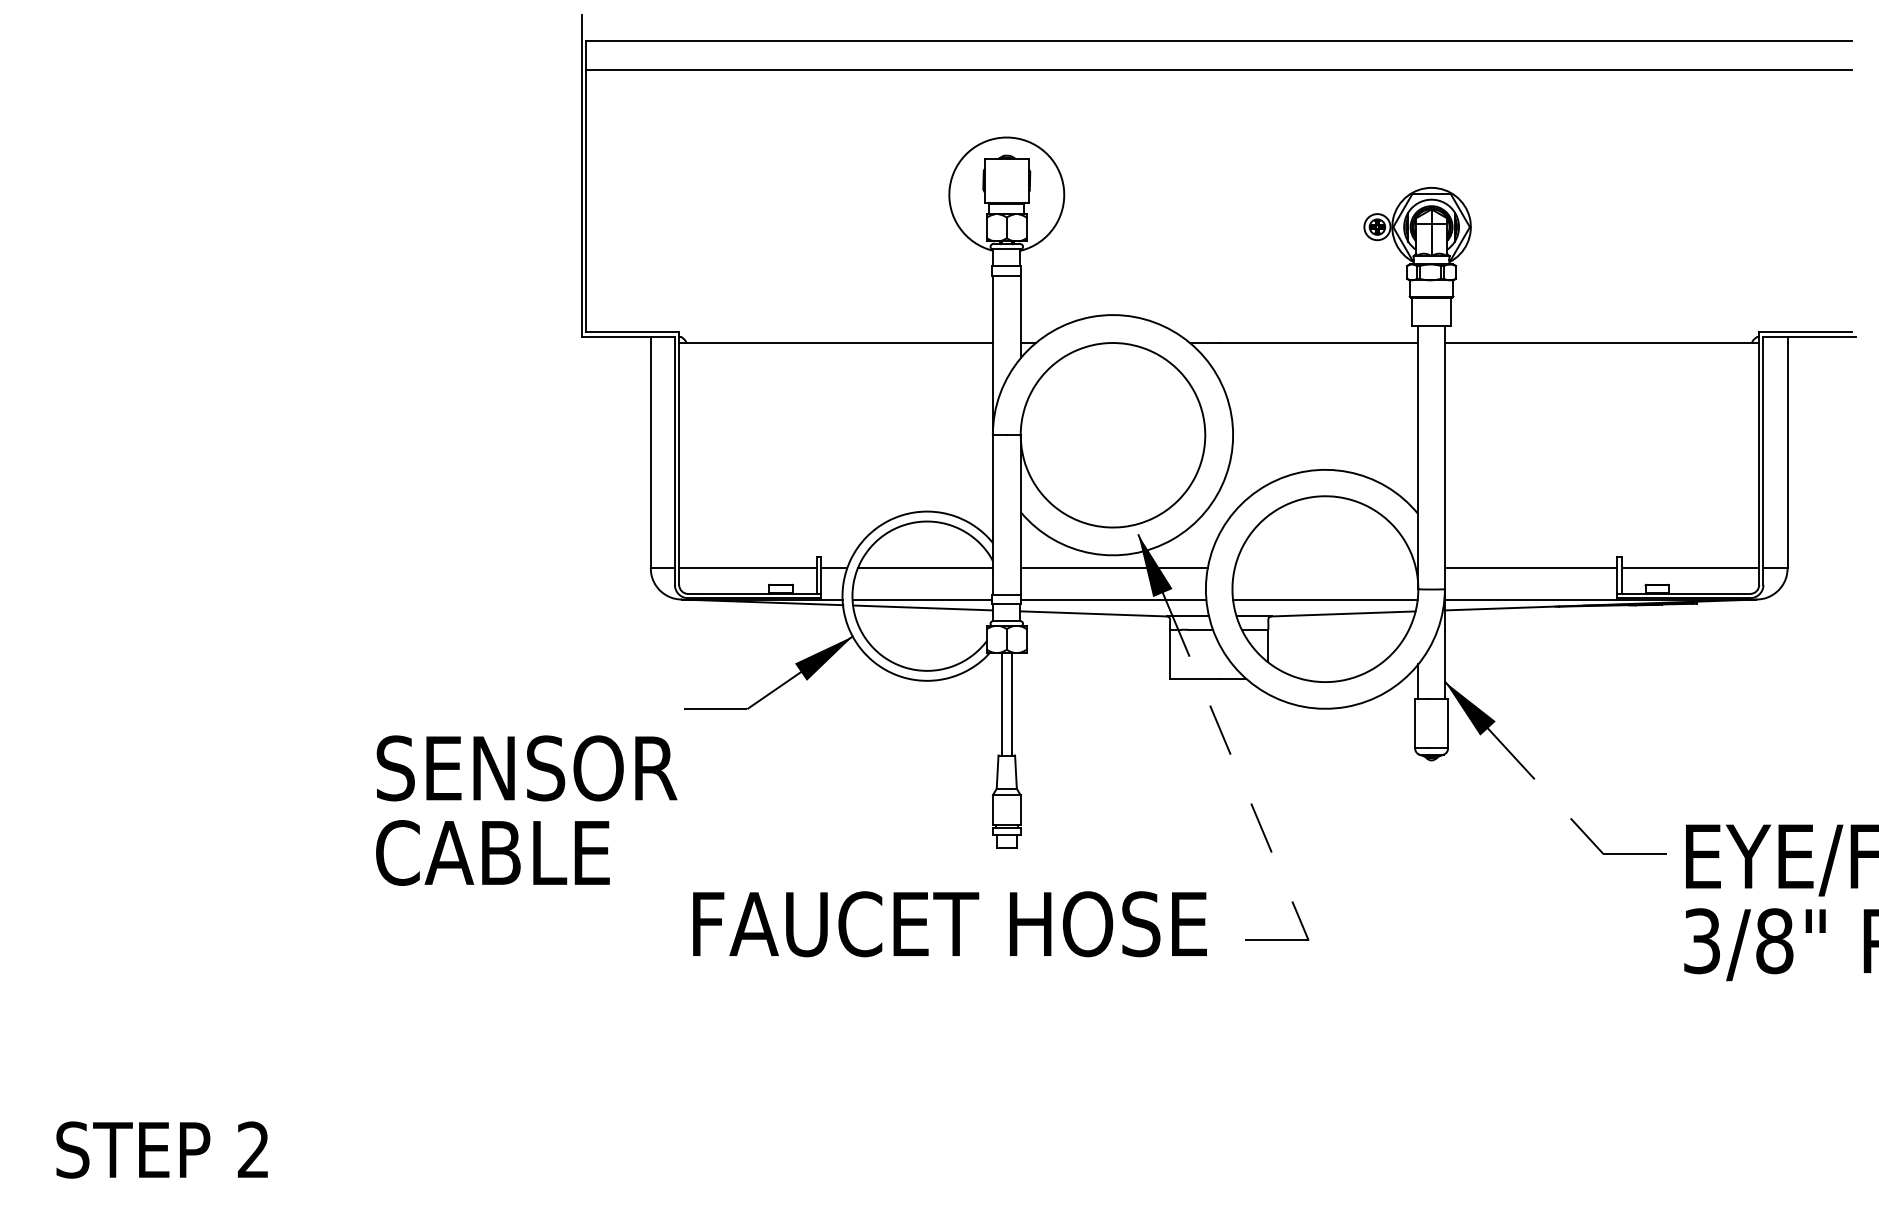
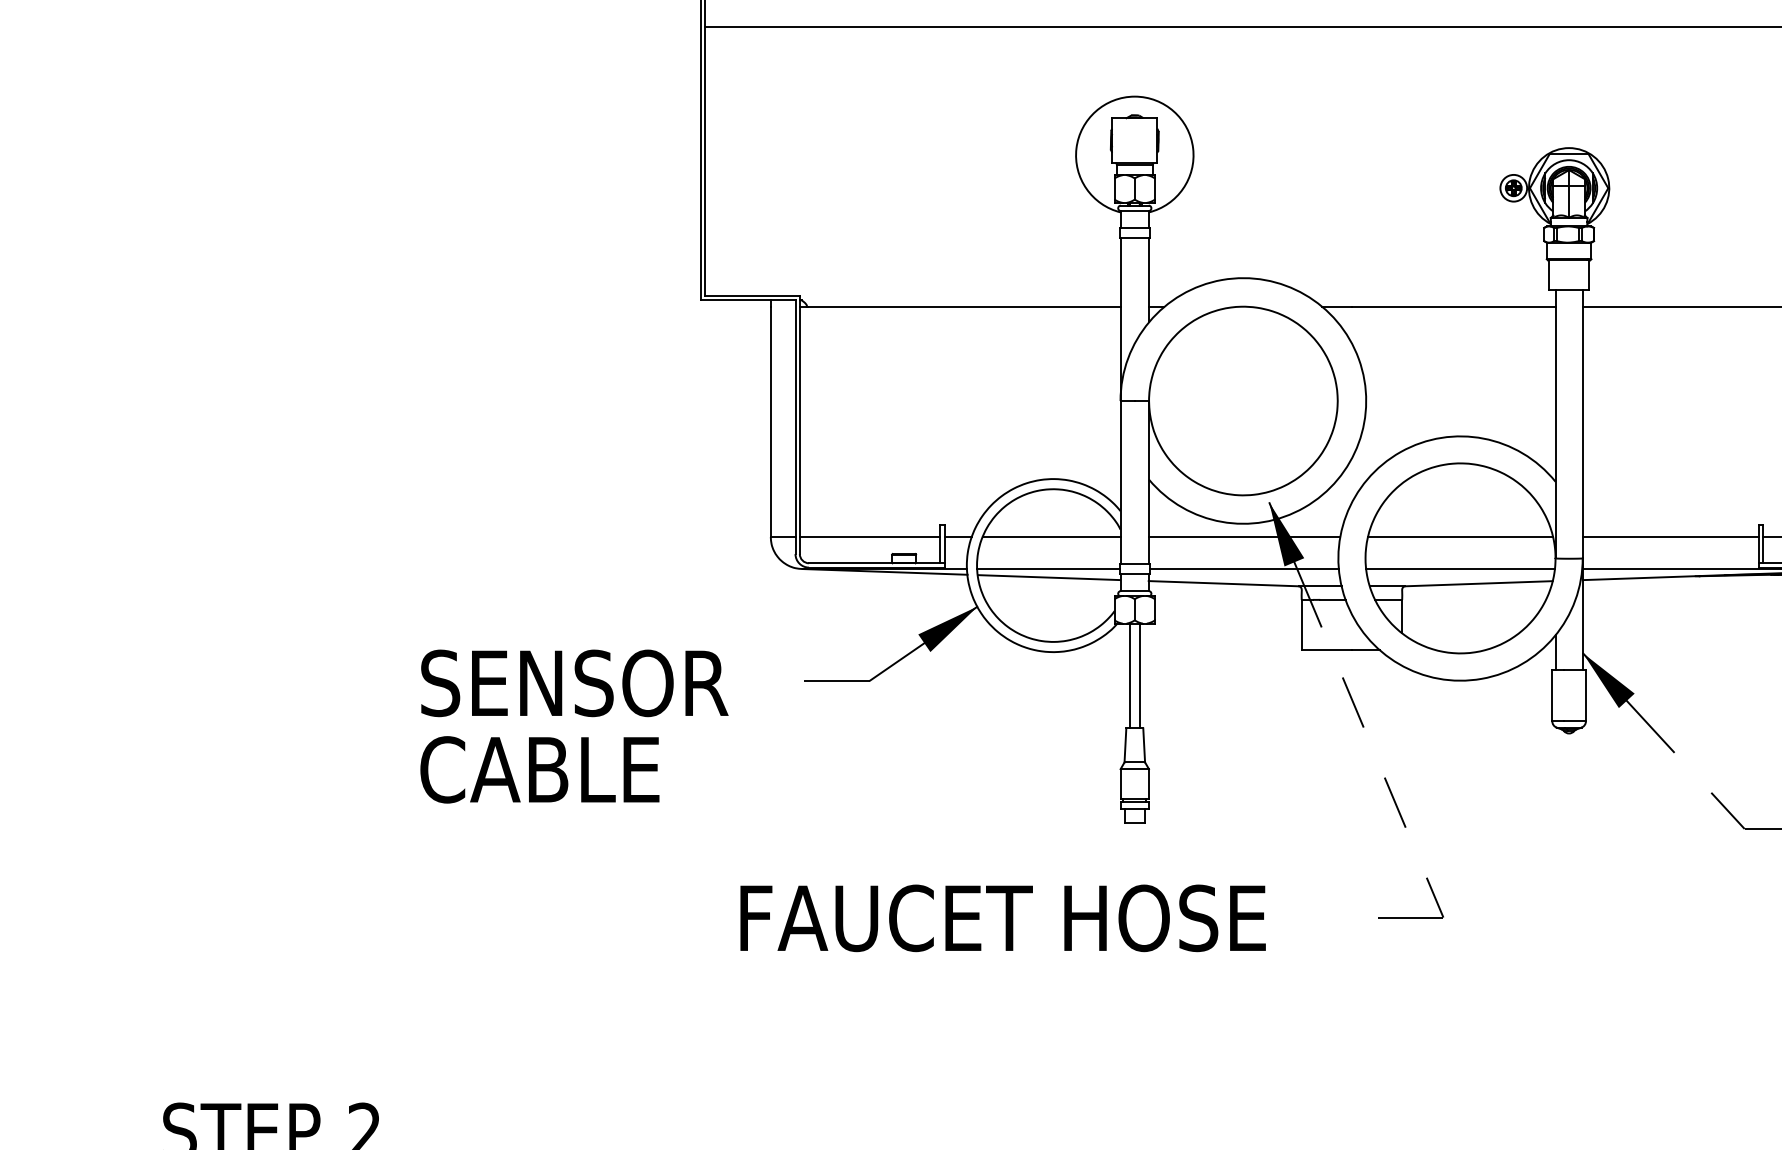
line: (1324, 568) -> (1459, 537), added
text: (526, 810) -> (574, 726), moved
text: (949, 924) -> (1002, 918), moved

